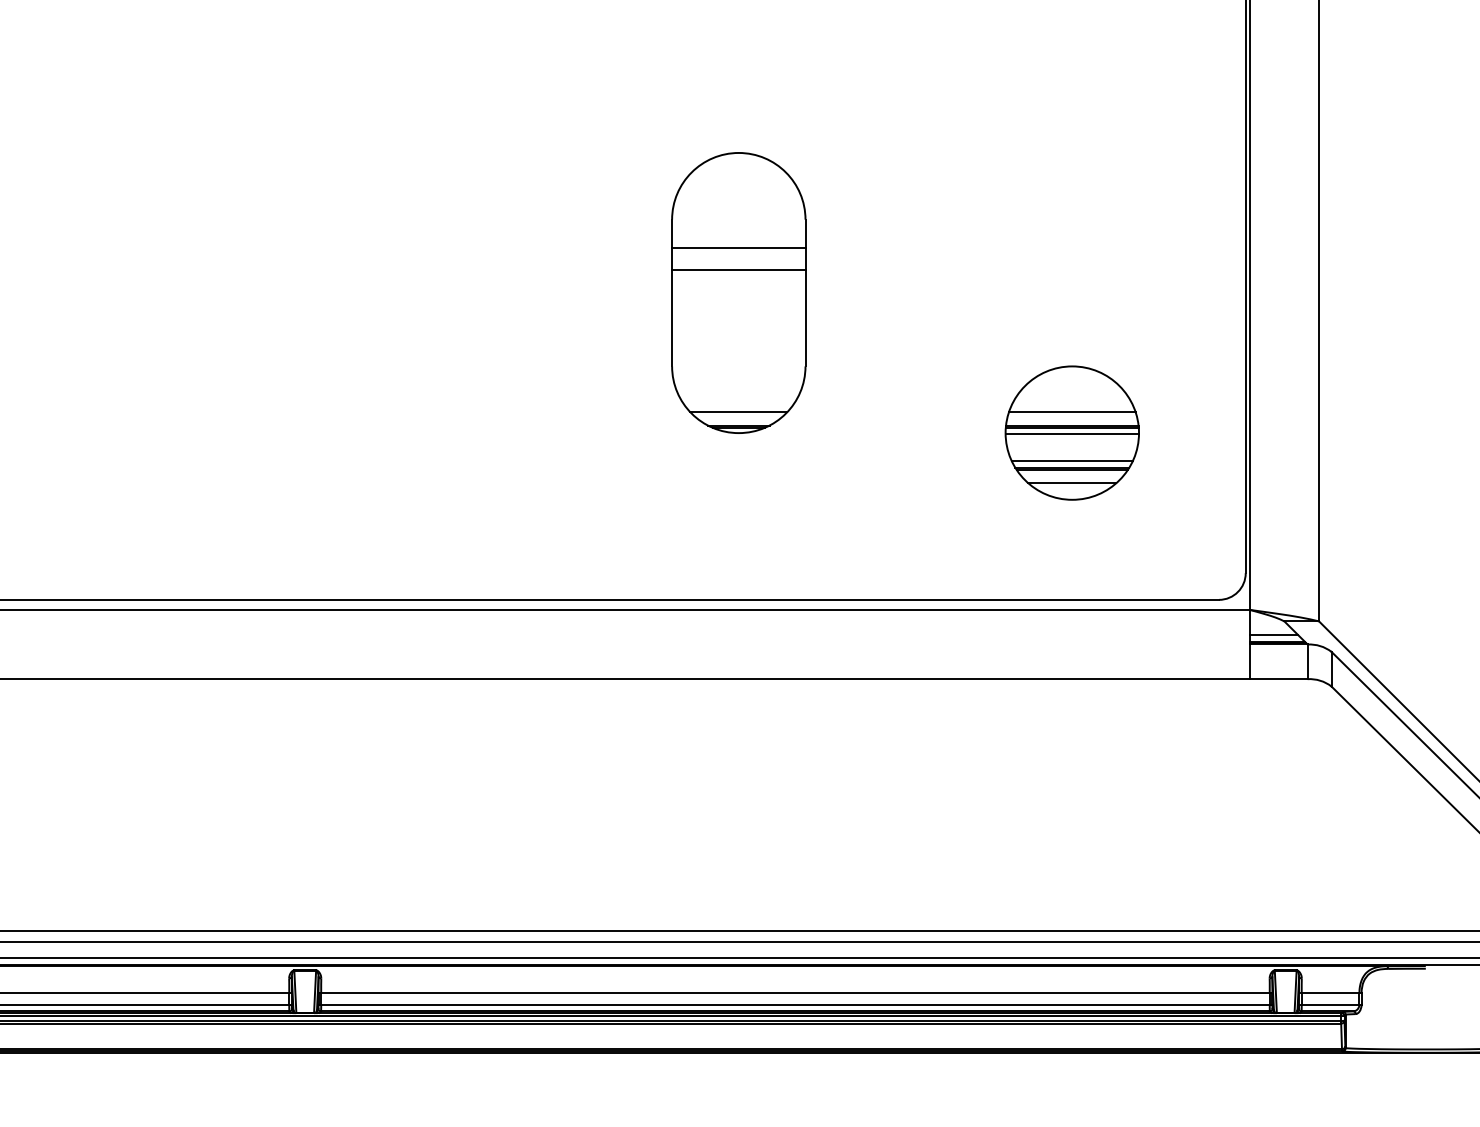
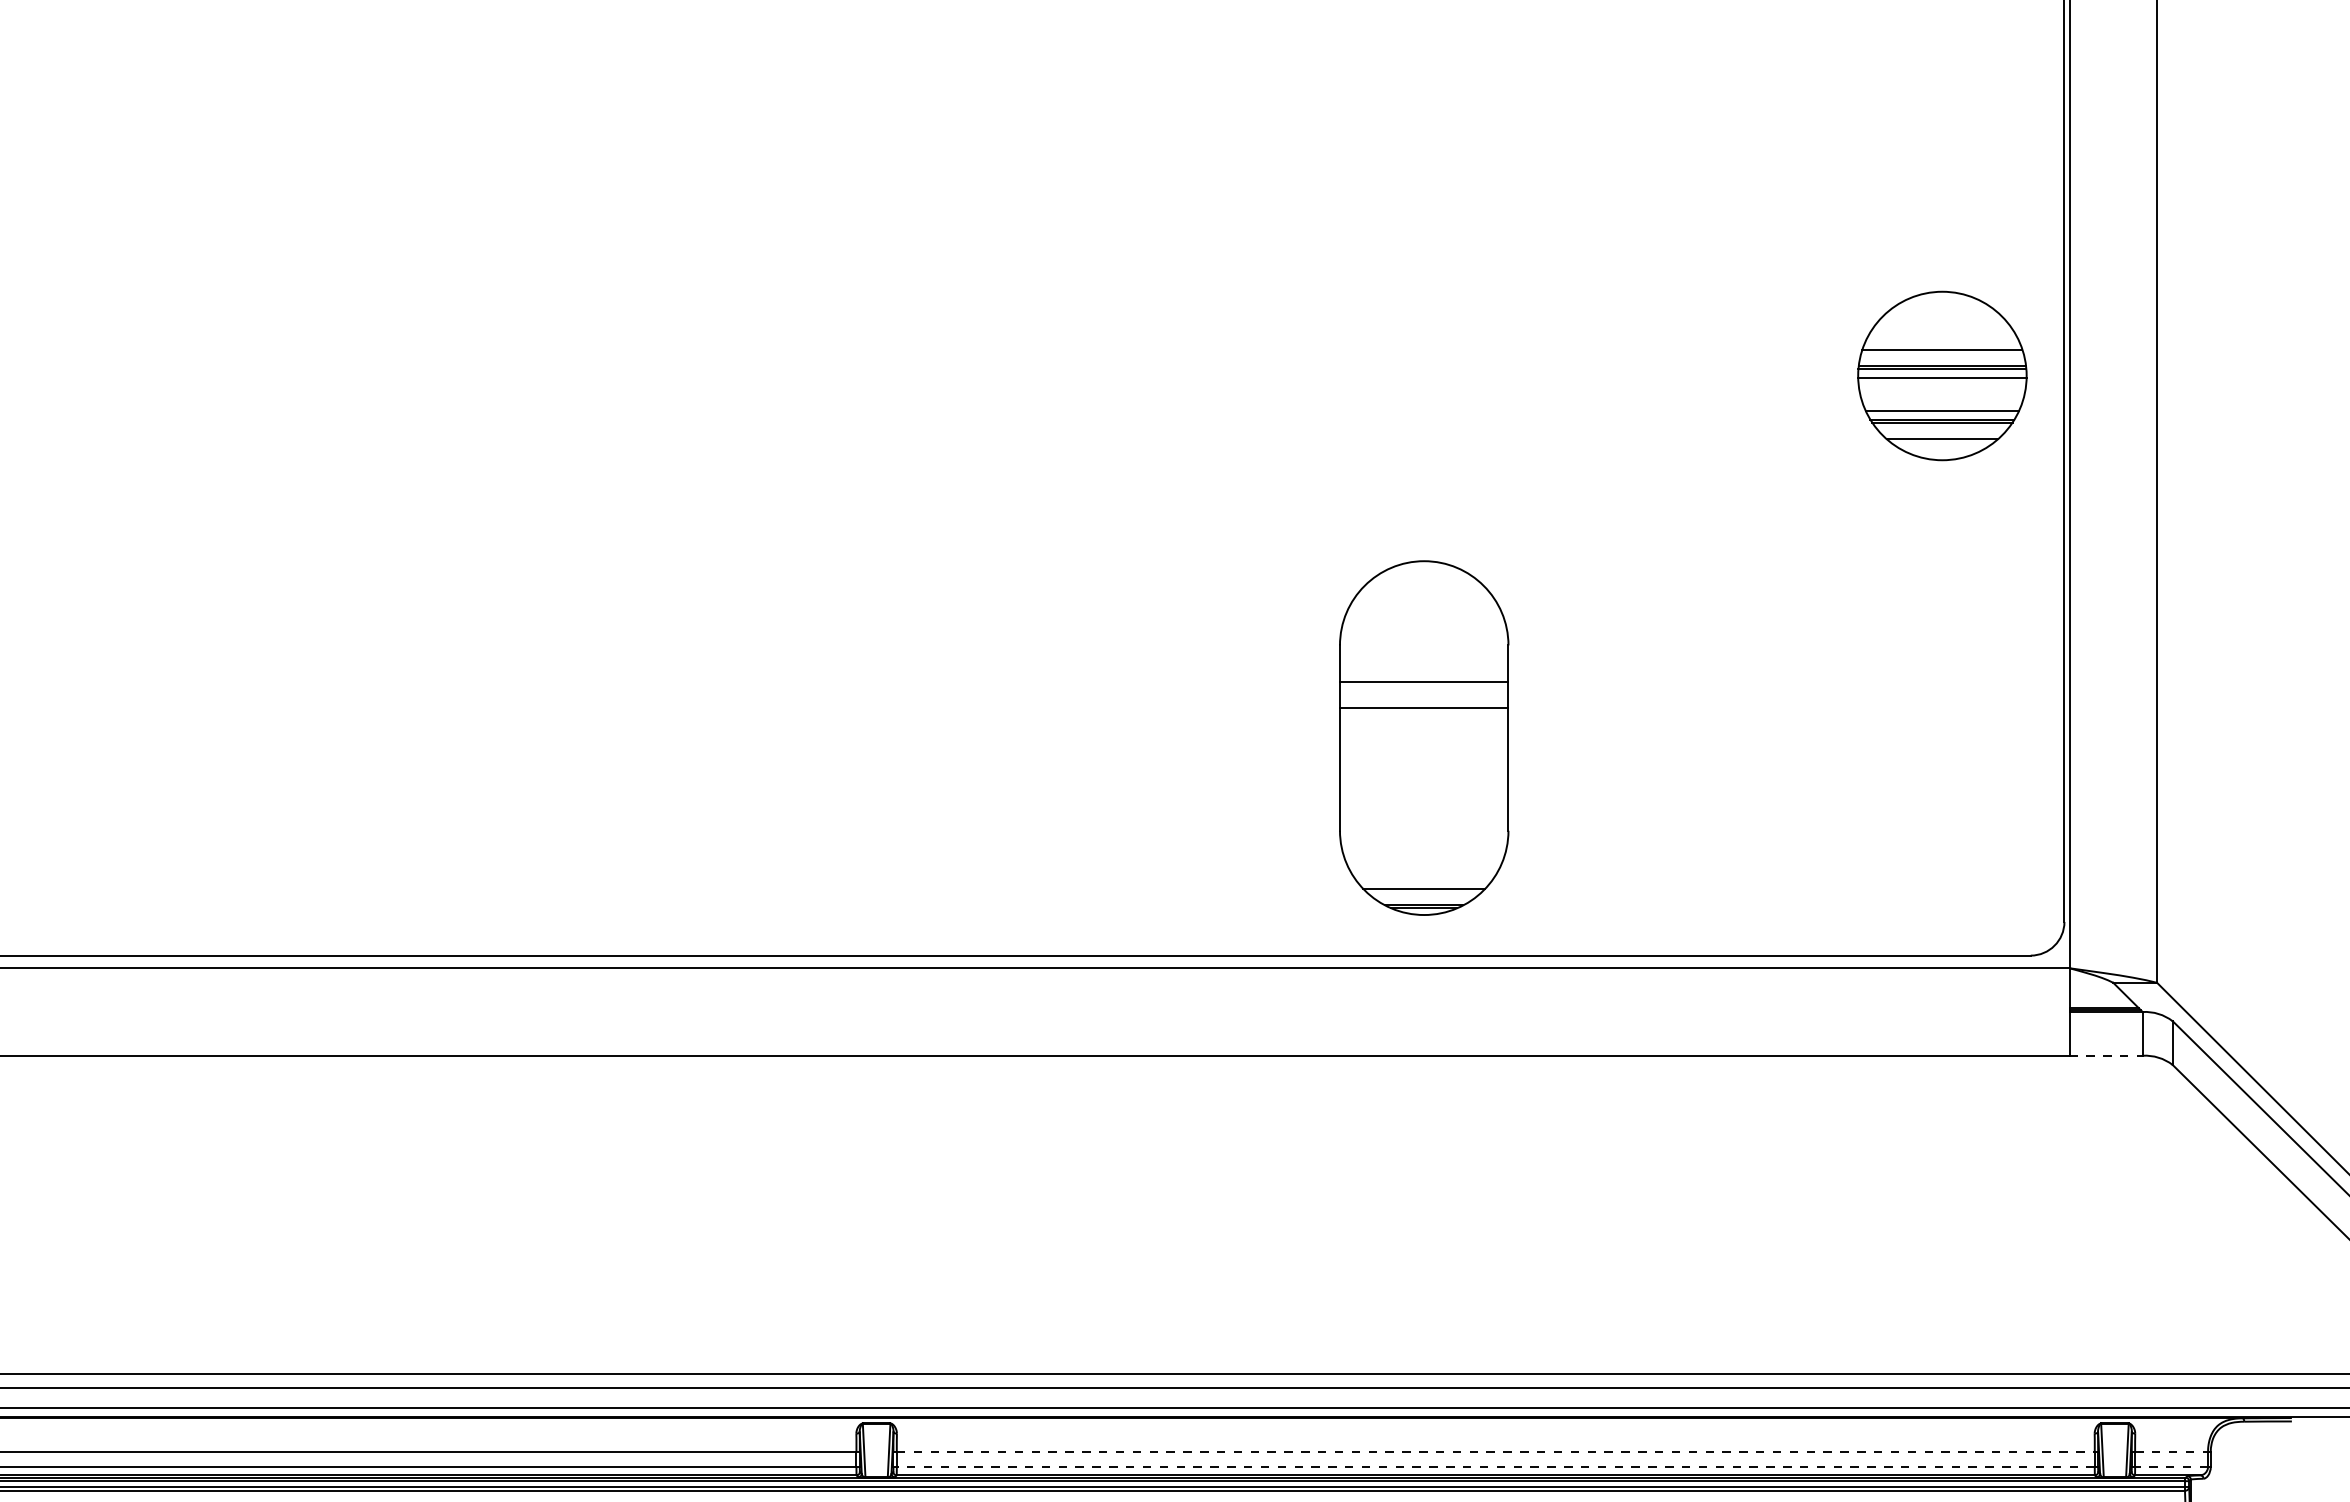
part: (739, 292) -> (1424, 737), moved
part: (1072, 432) -> (1942, 375), moved
line: (1273, 634) -> (2099, 999), removed
line: (1279, 678) -> (2106, 1055), solid -> dashed
line: (795, 993) -> (1495, 1452), solid -> dashed
line: (1331, 993) -> (2172, 1452), solid -> dashed
line: (795, 1004) -> (1495, 1466), solid -> dashed
line: (1330, 1004) -> (2171, 1466), solid -> dashed

